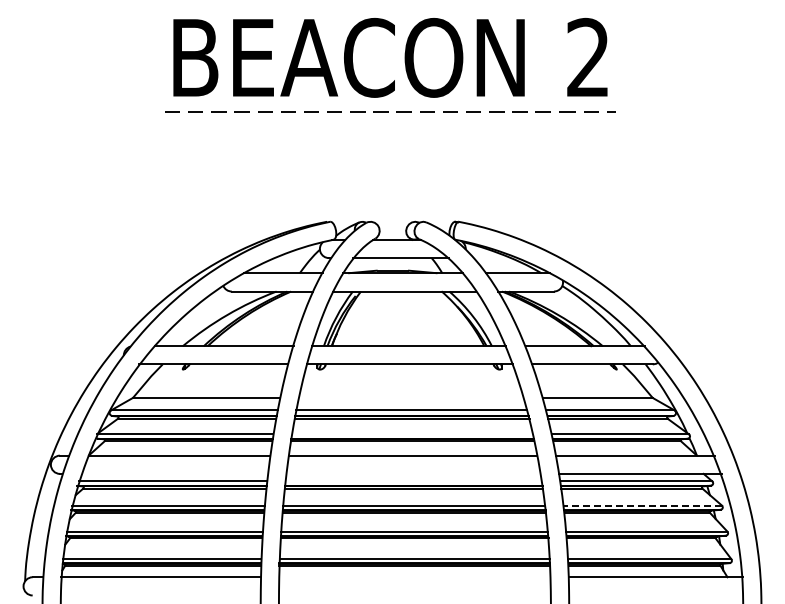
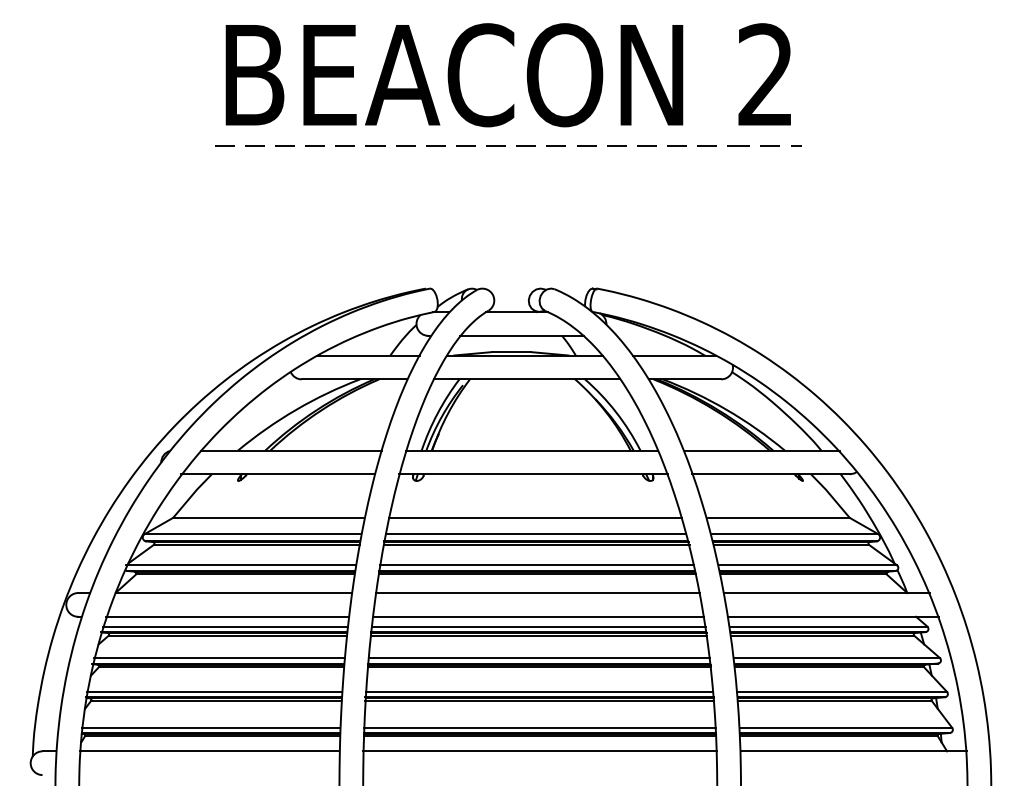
line: (410, 397) -> (534, 517), added
line: (412, 434) -> (537, 565), added
line: (174, 473) -> (227, 616), added
line: (413, 473) -> (538, 616), added
line: (413, 481) -> (538, 626), added
line: (642, 505) -> (836, 657), dashed -> solid
line: (414, 577) -> (539, 751), added

